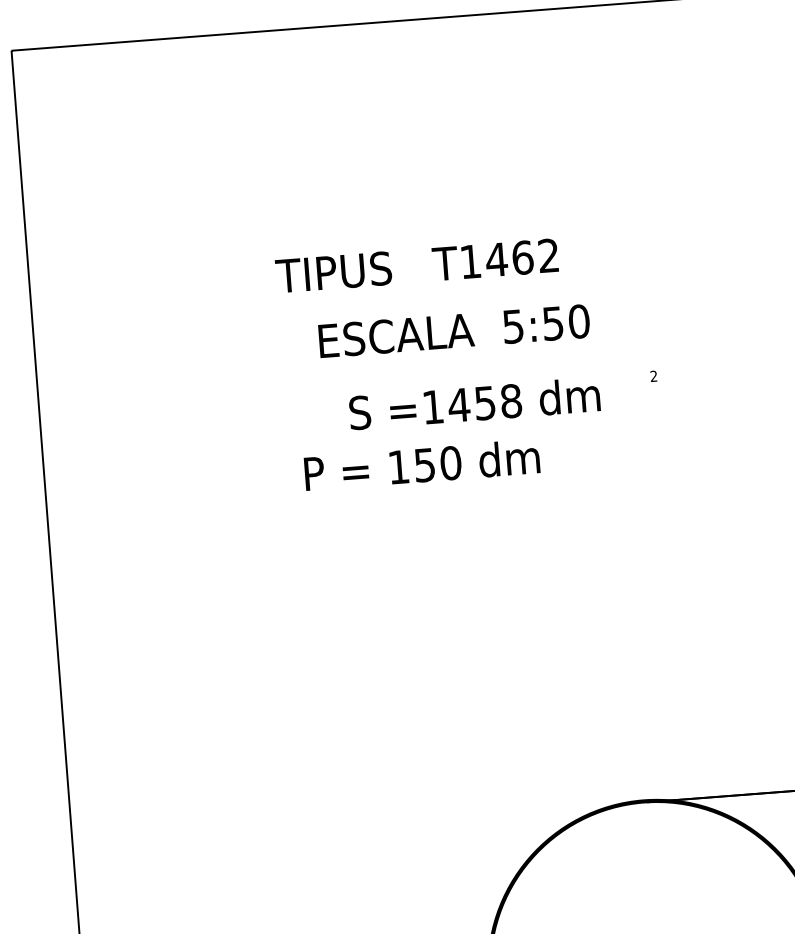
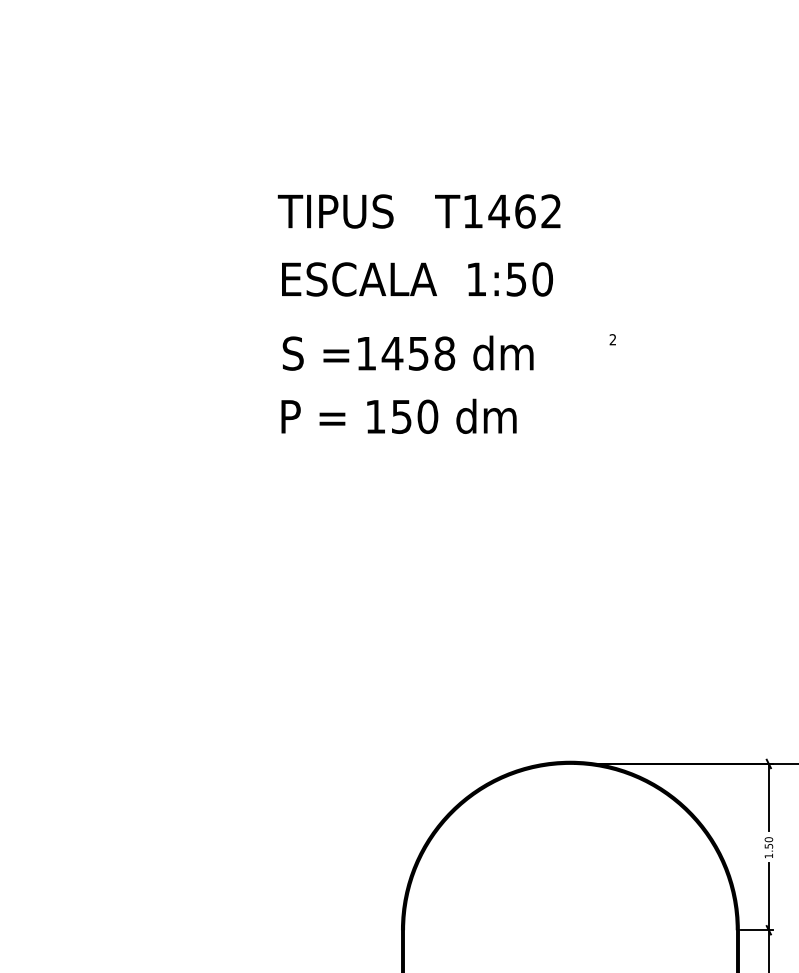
text: (416, 265) -> (418, 211), moved
text: (513, 326) -> (476, 279), 5:50 -> 1:50
text: (473, 402) -> (407, 352), moved
text: (421, 464) -> (398, 415), moved

